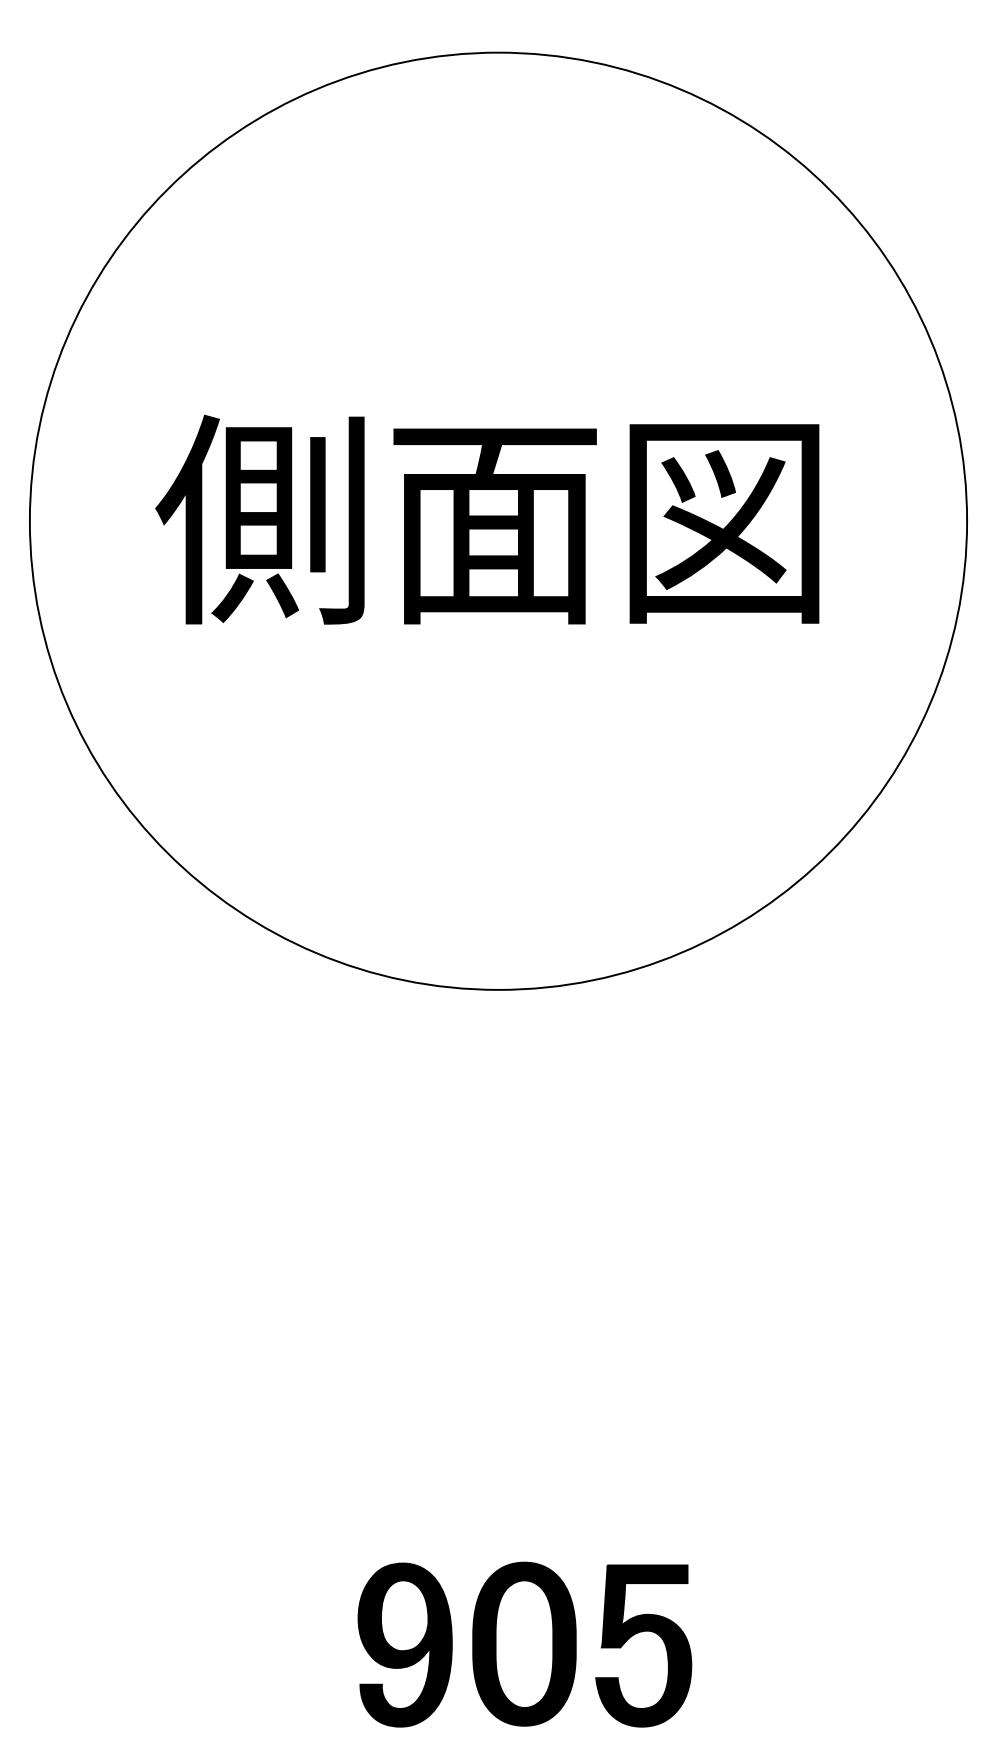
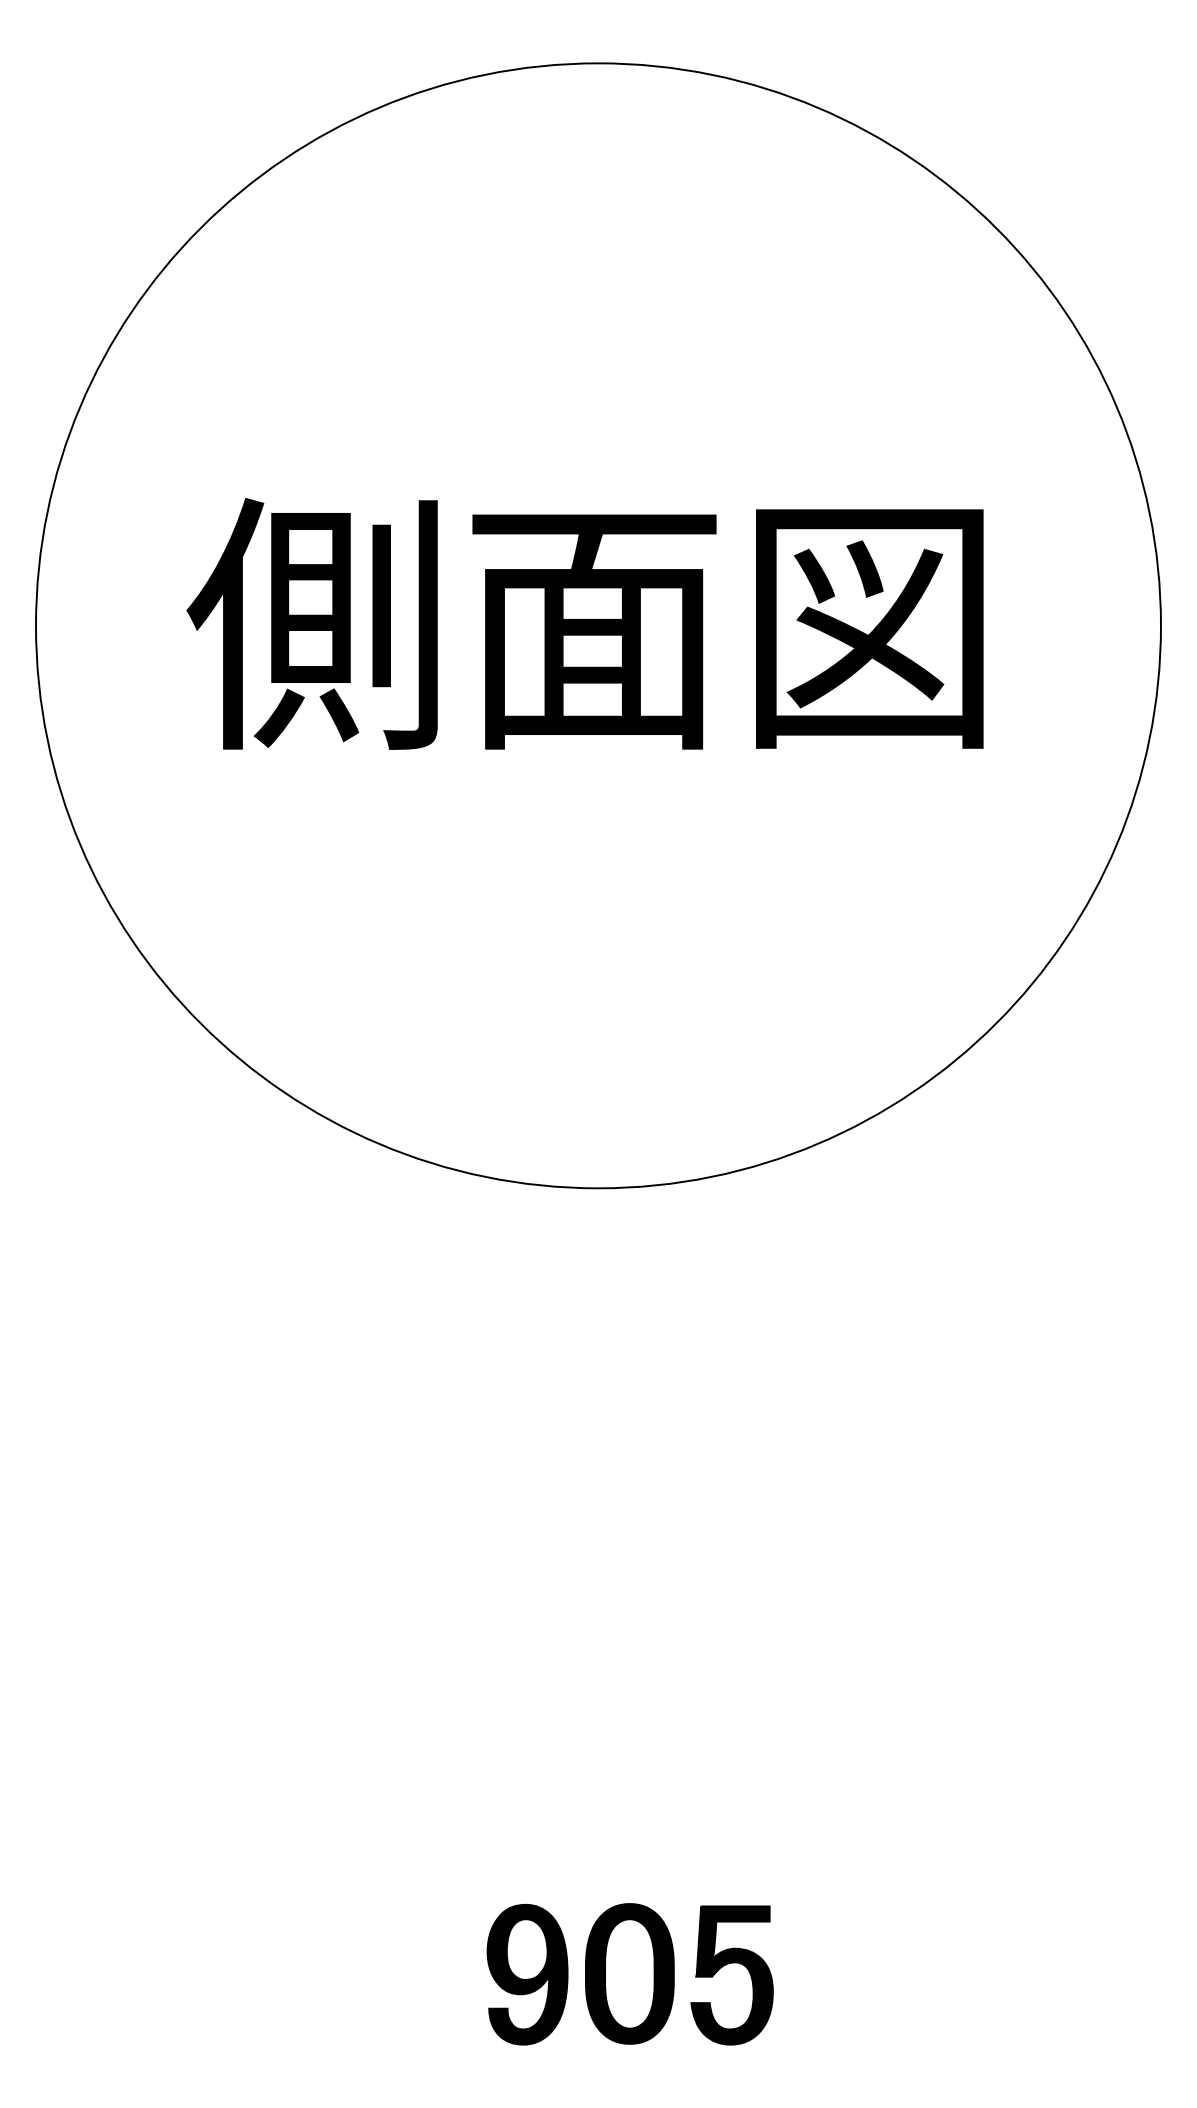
part: (524, 1644) -> (629, 1974), size x0.71

